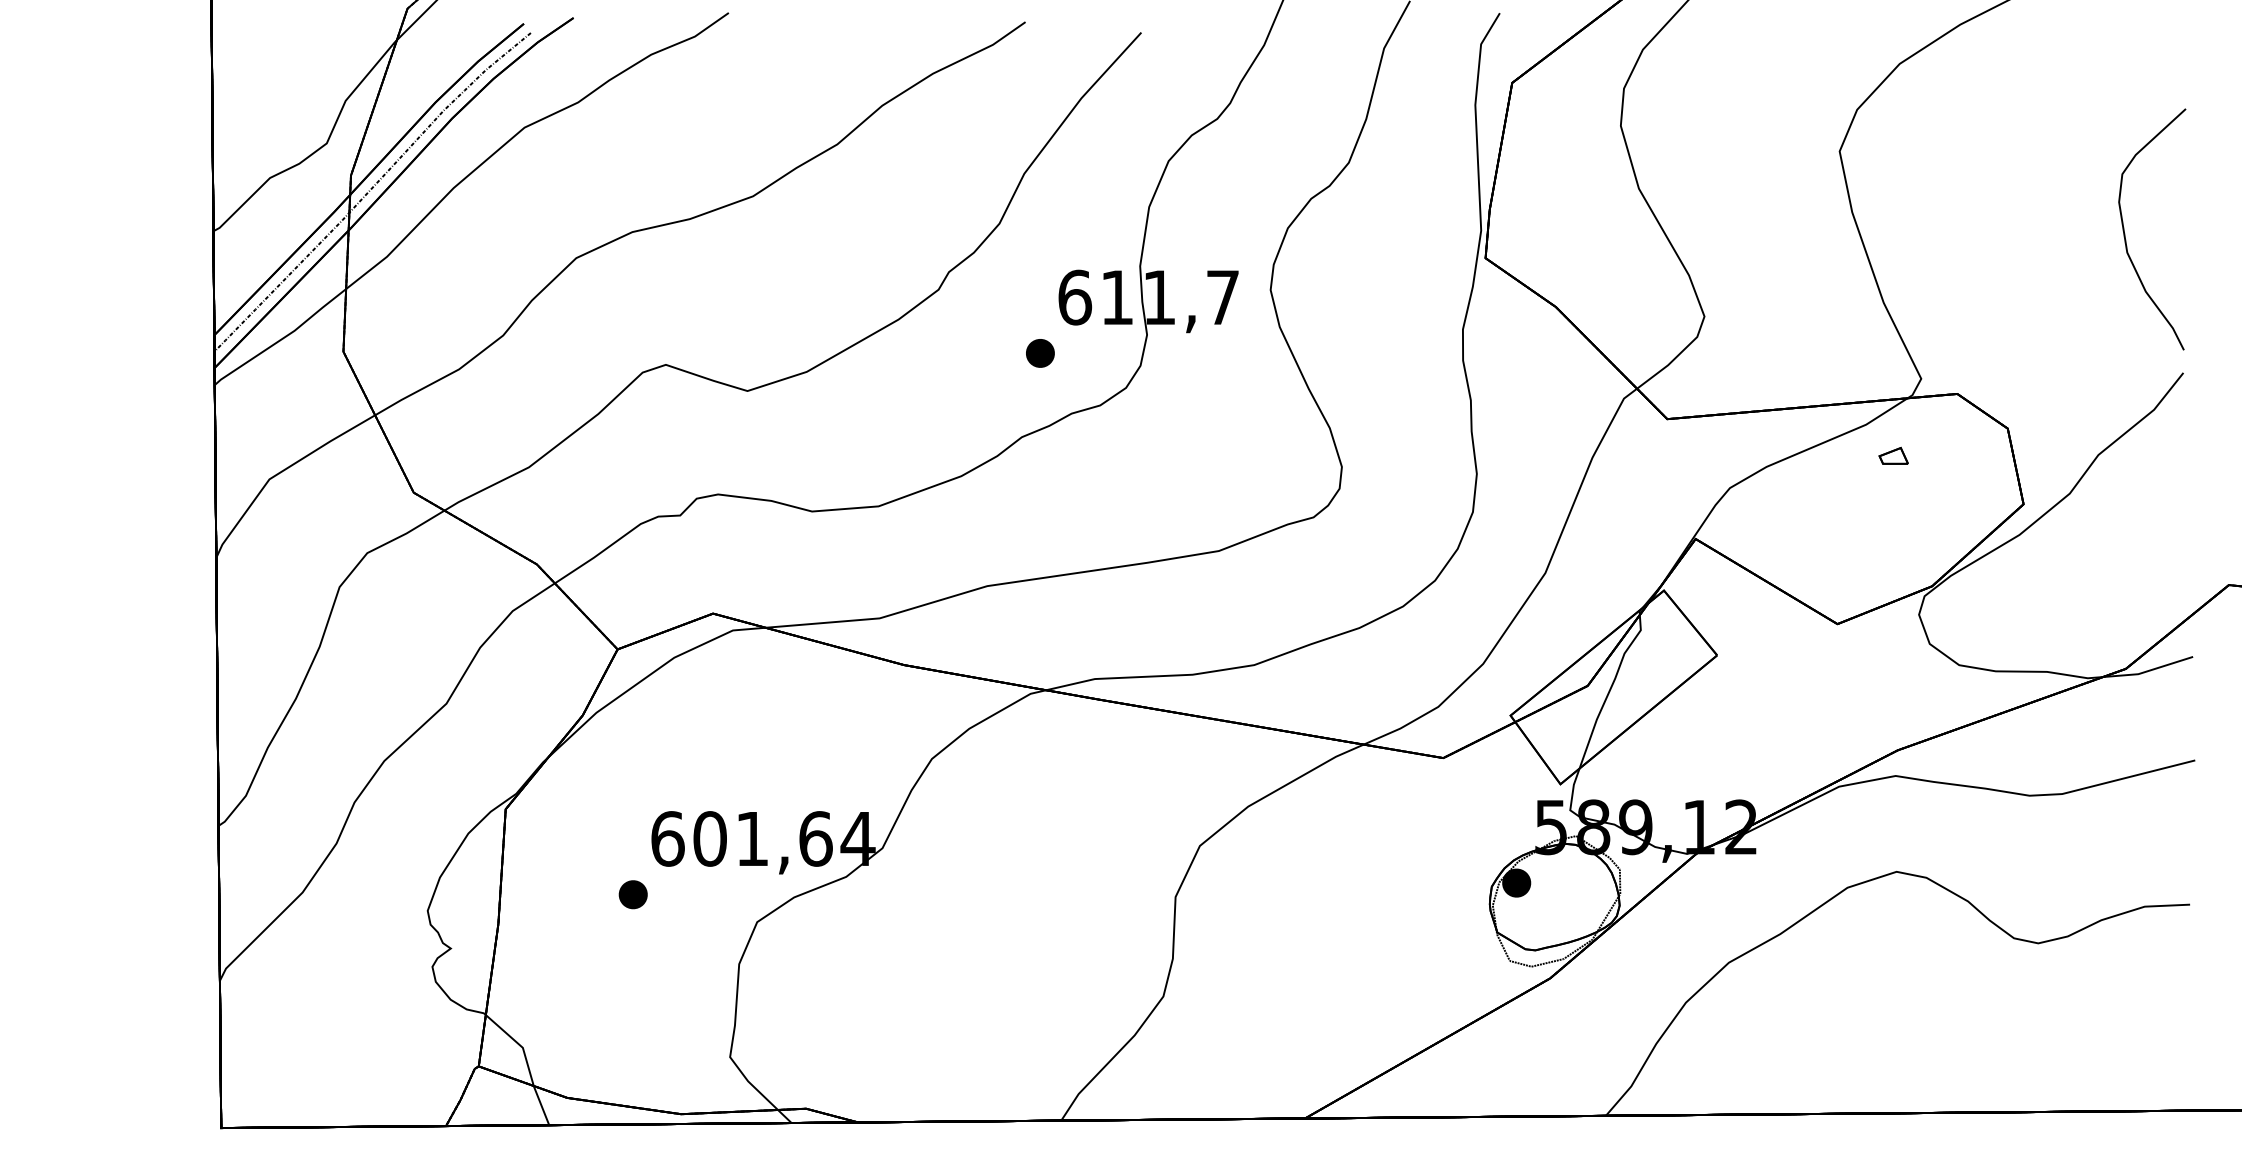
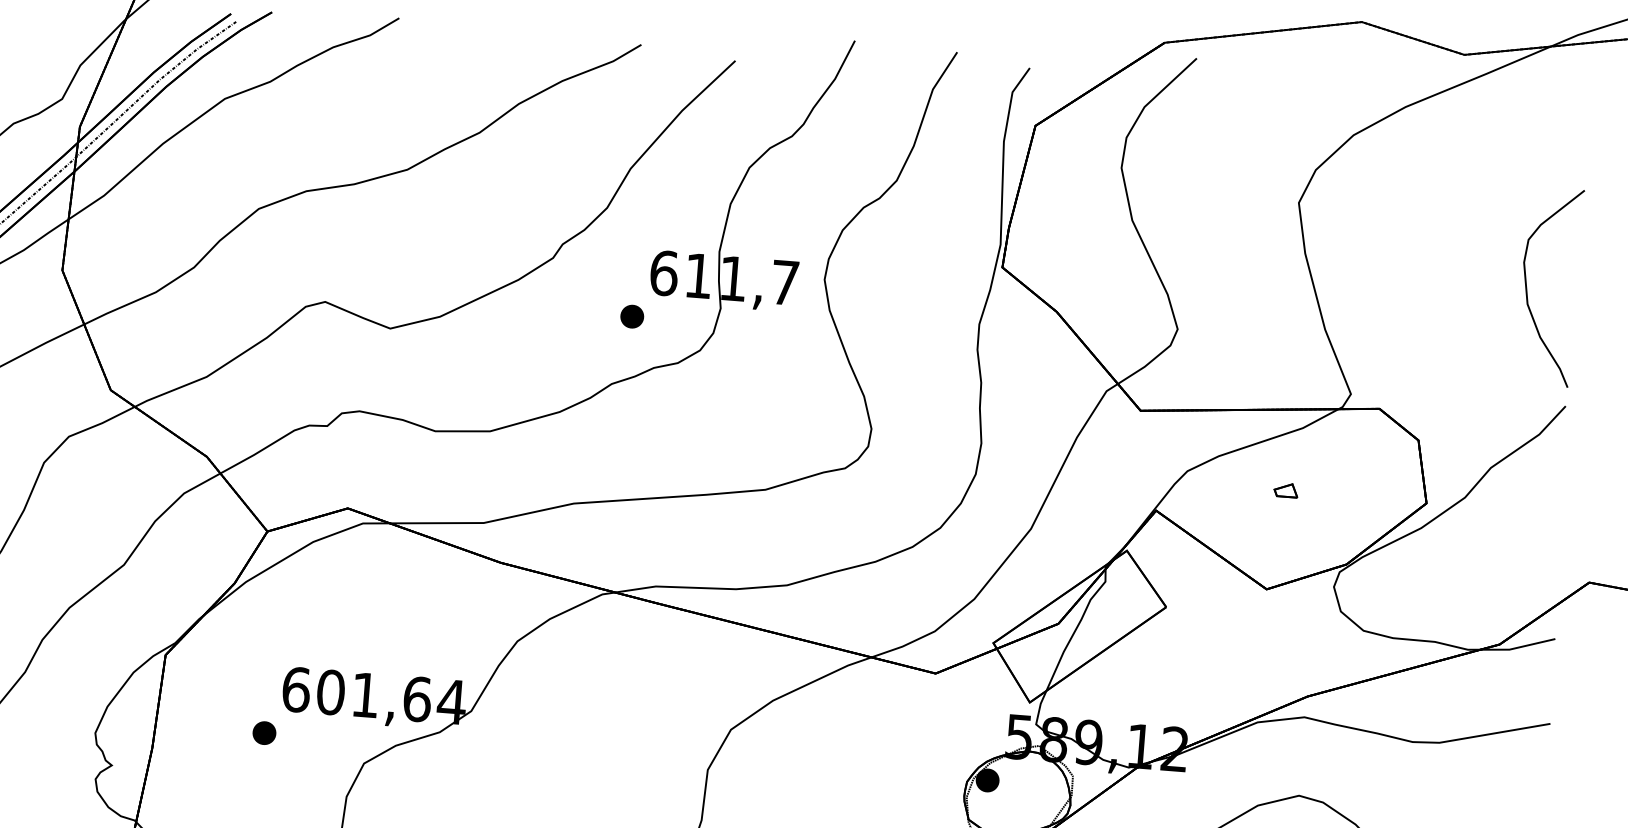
part: (1893, 455) -> (1286, 489), moved

